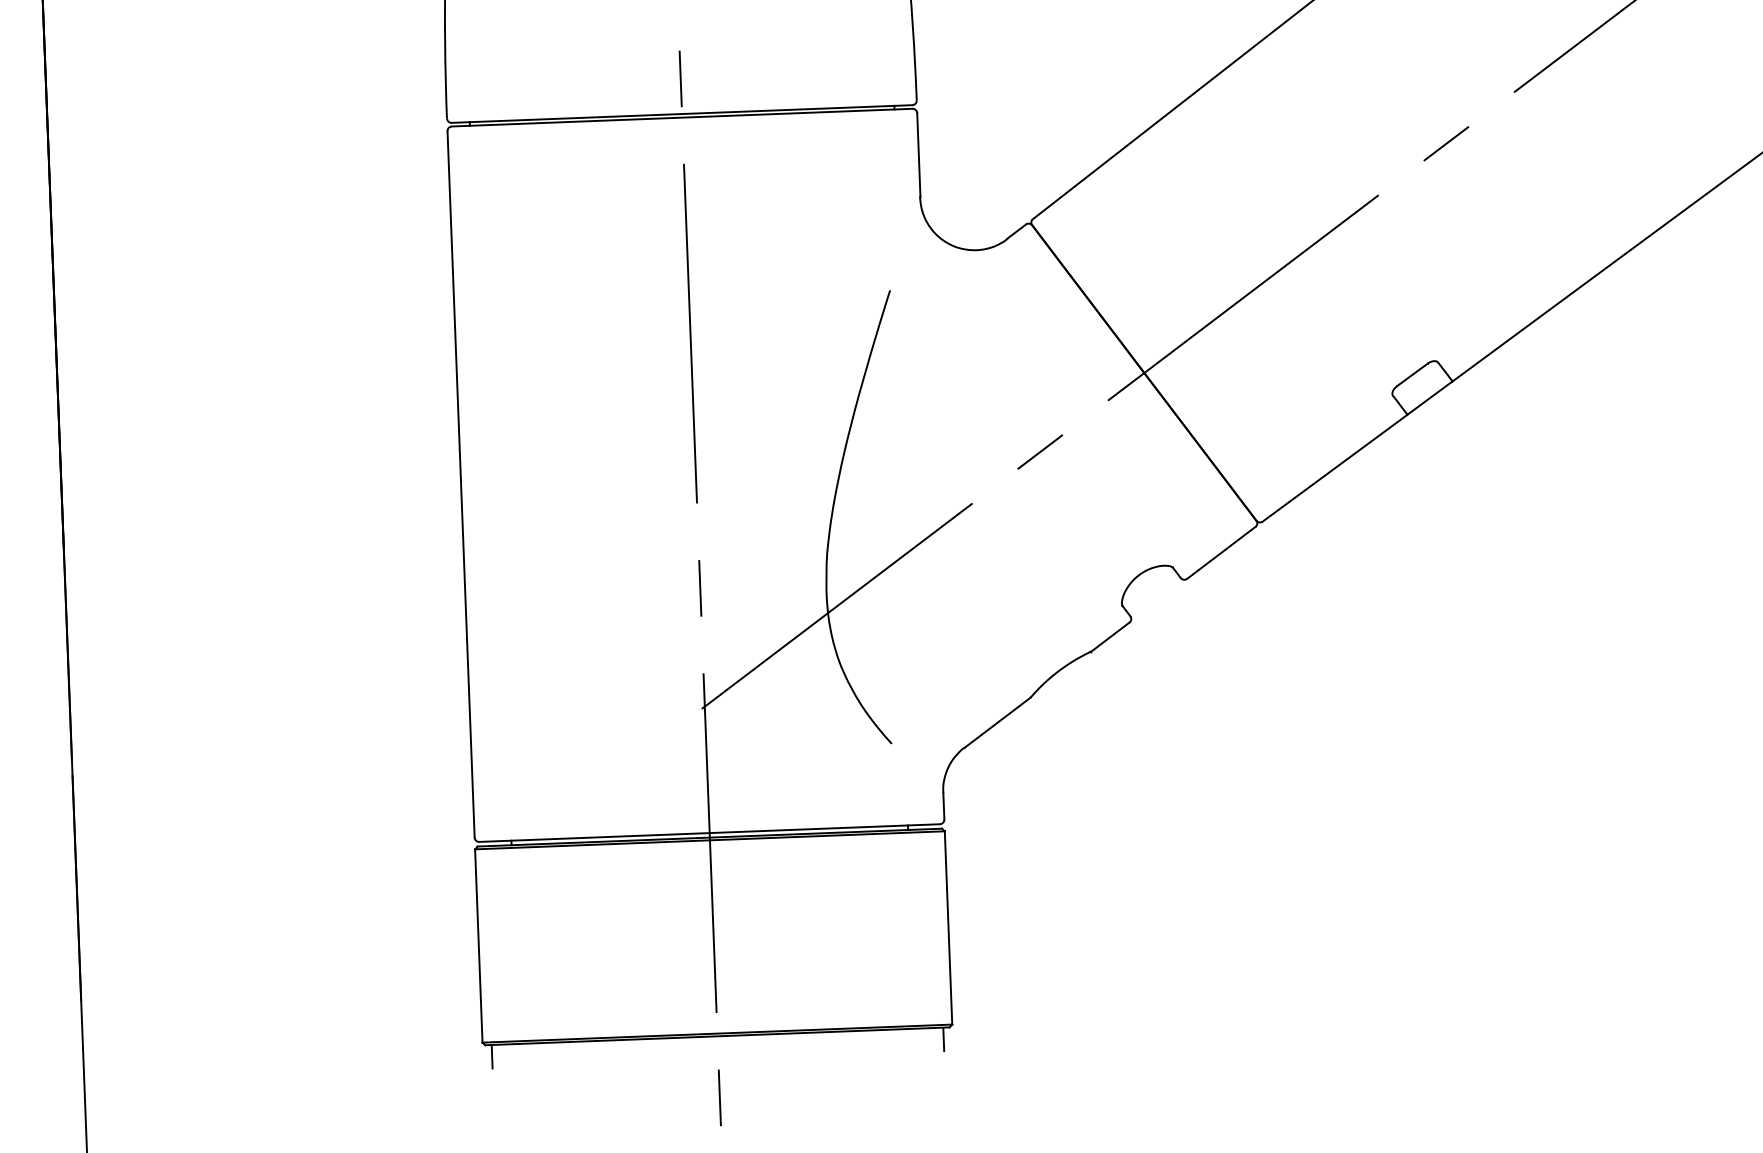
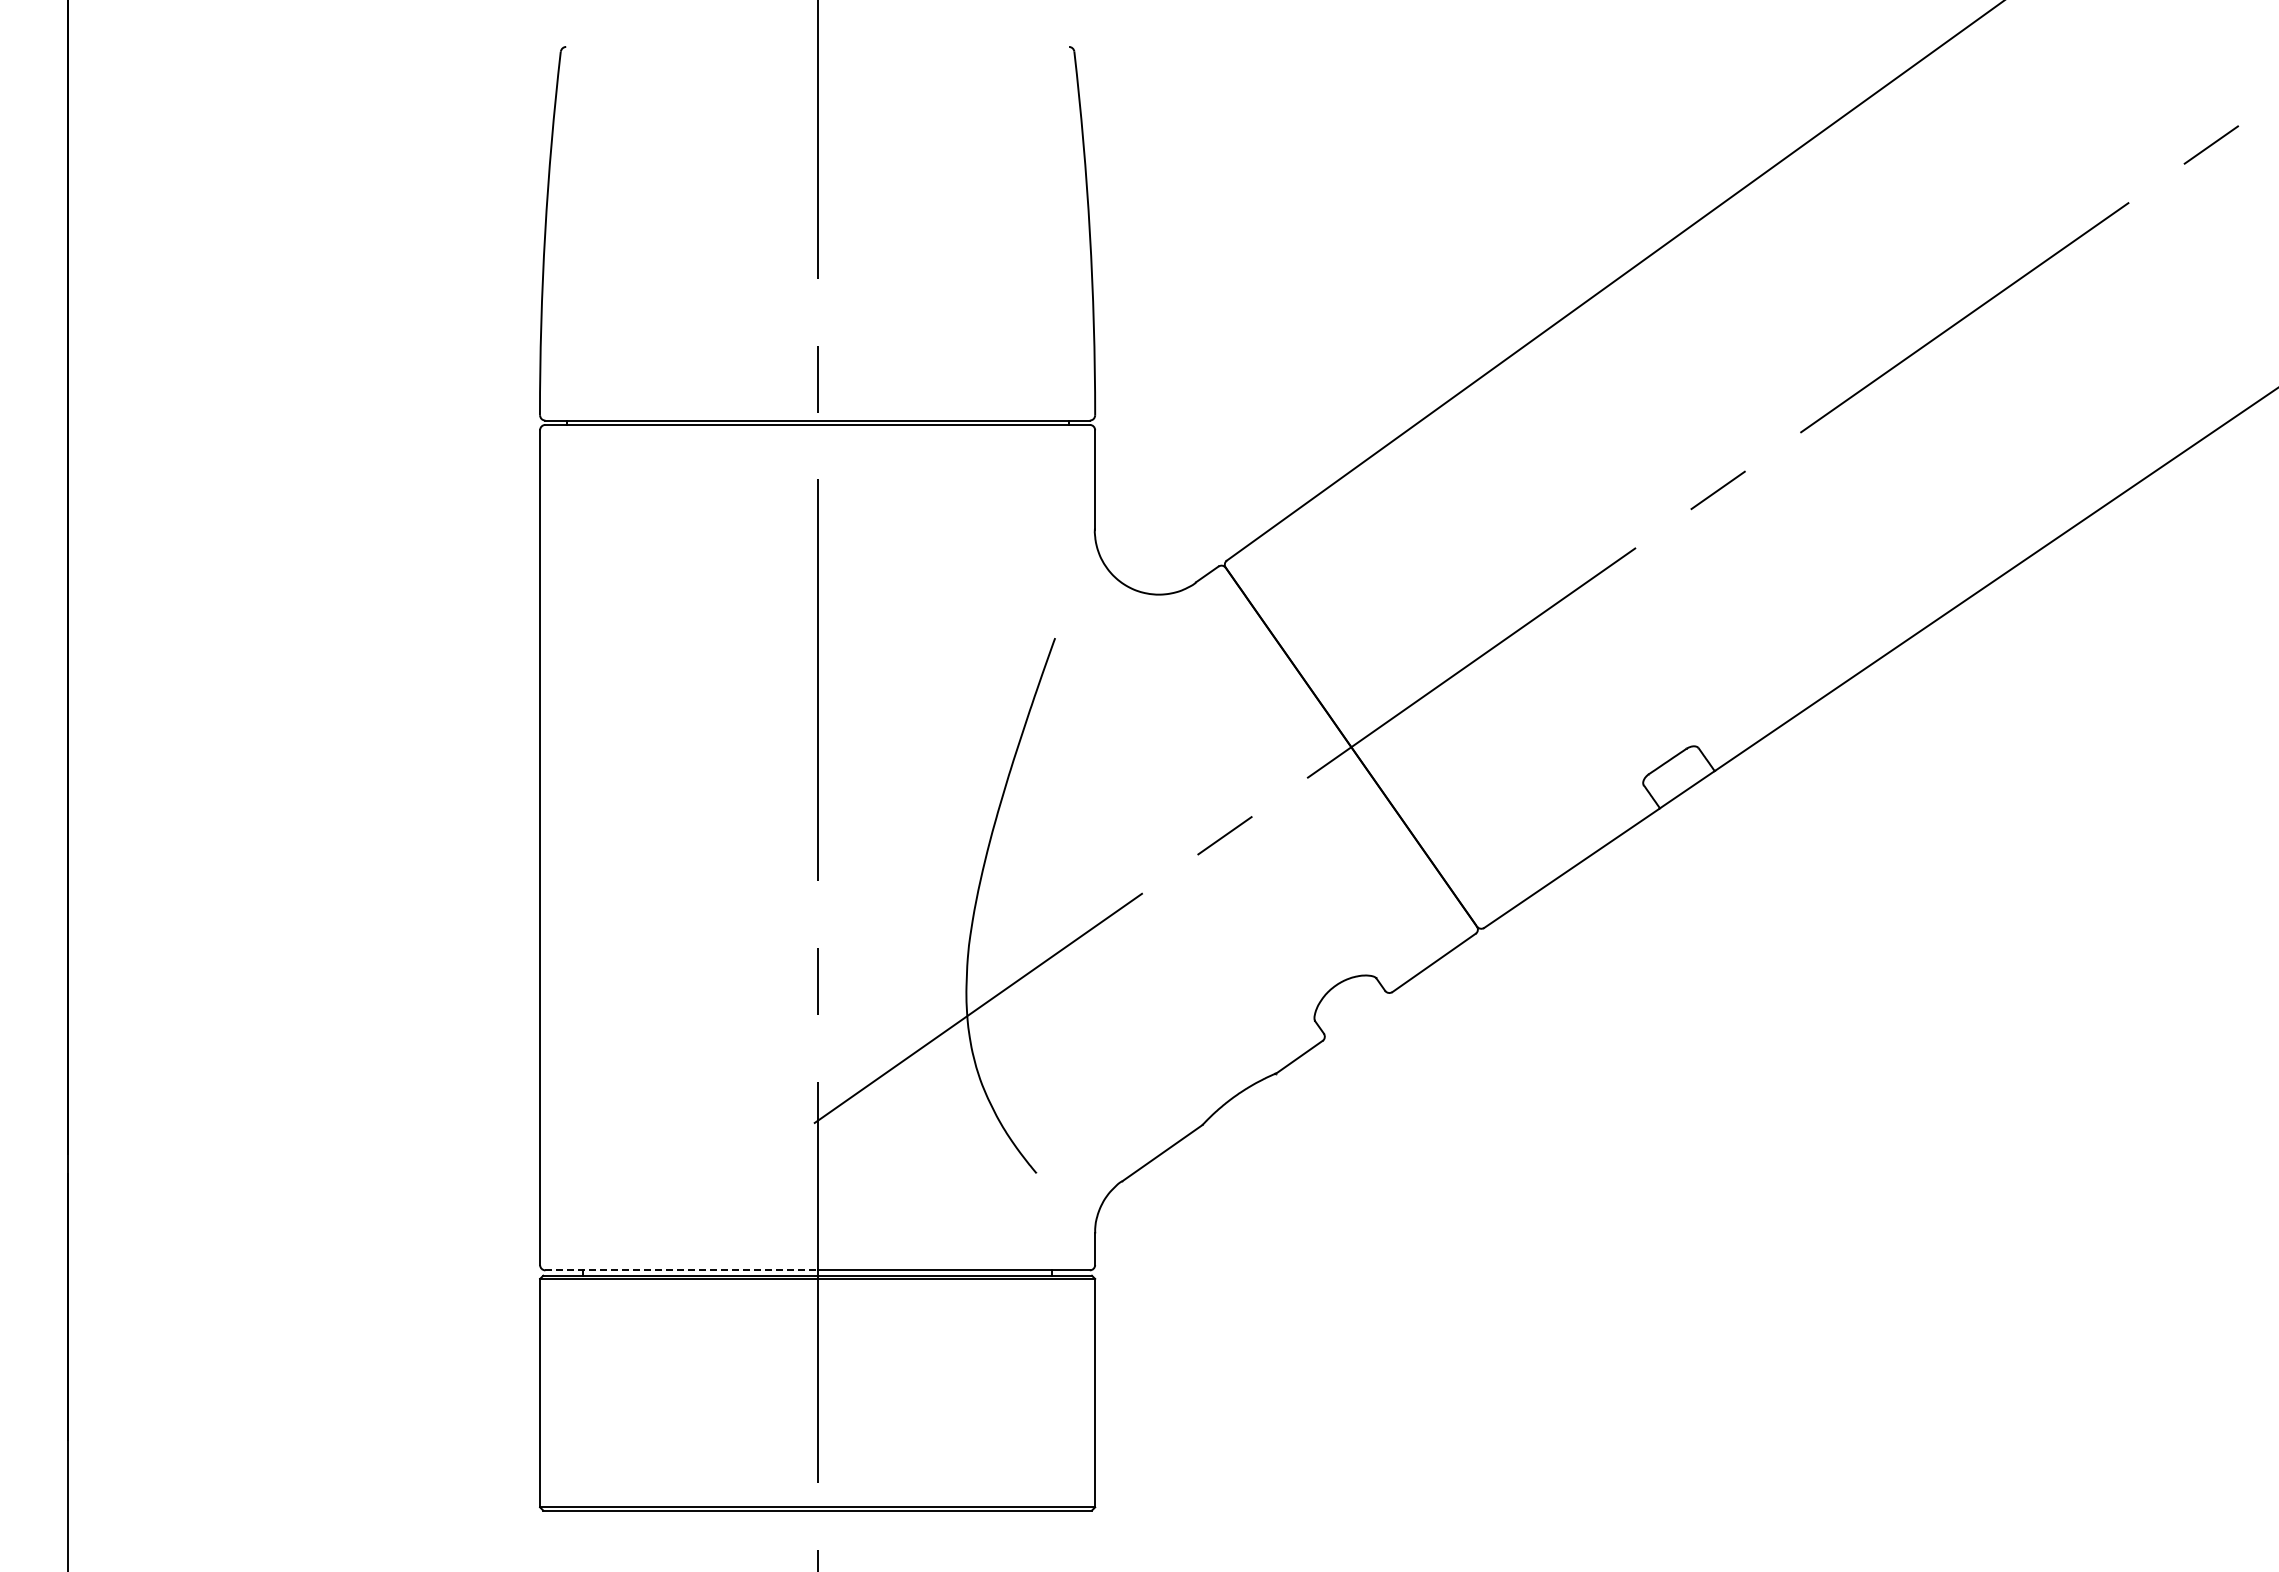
line: (595, 837) -> (682, 1270), solid -> dashed
line: (943, 1039) -> (1084, 1524), removed
line: (491, 1056) -> (550, 1524), removed

